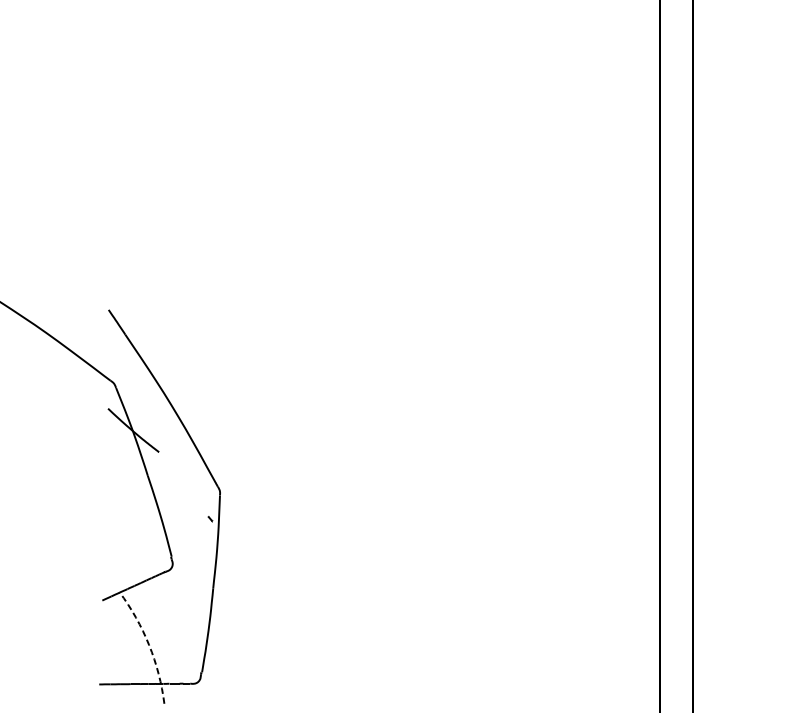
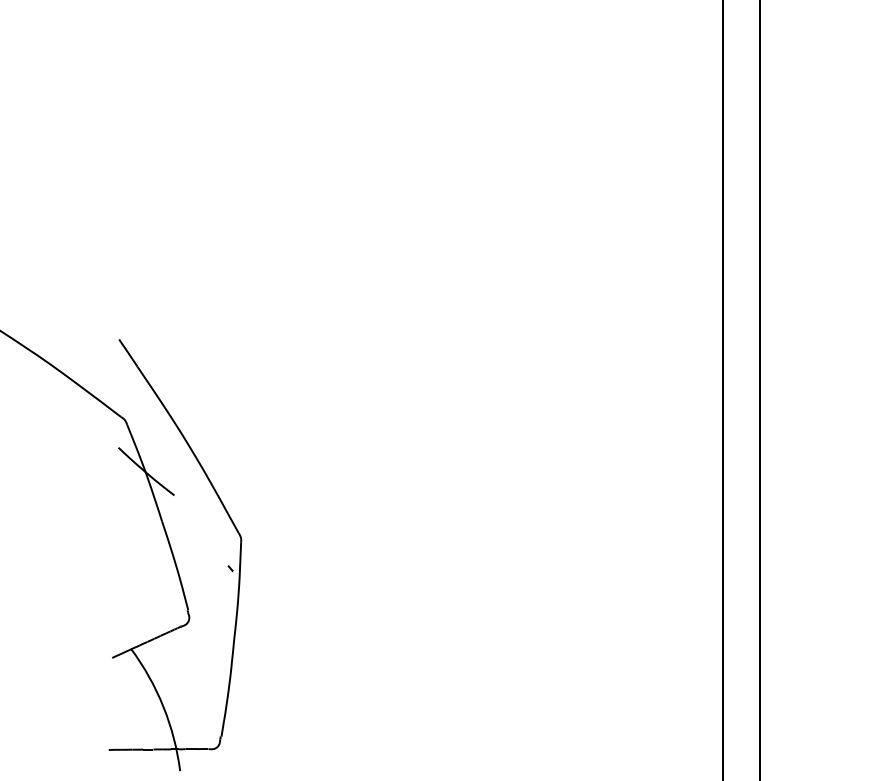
arc: (149, 644) -> (163, 706), dashed -> solid

